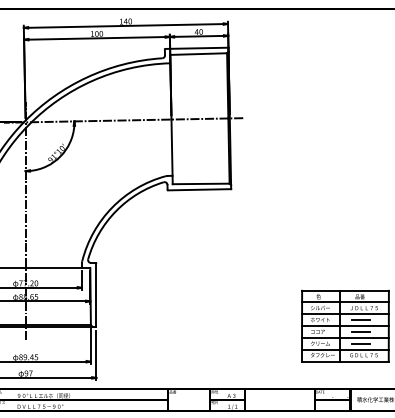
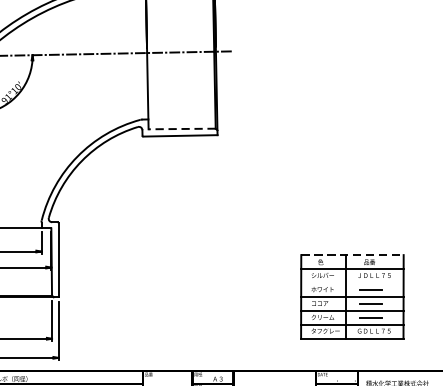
line: (200, 183) -> (181, 128), solid -> dashed
line: (346, 290) -> (353, 254), solid -> dashed
line: (345, 314) -> (352, 283), removed

